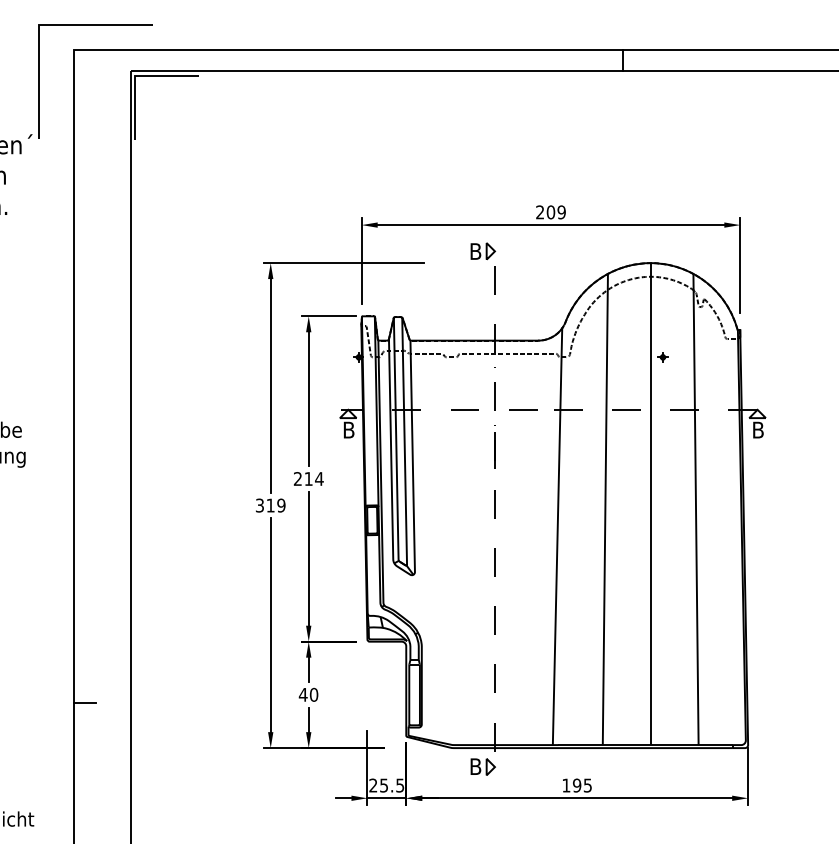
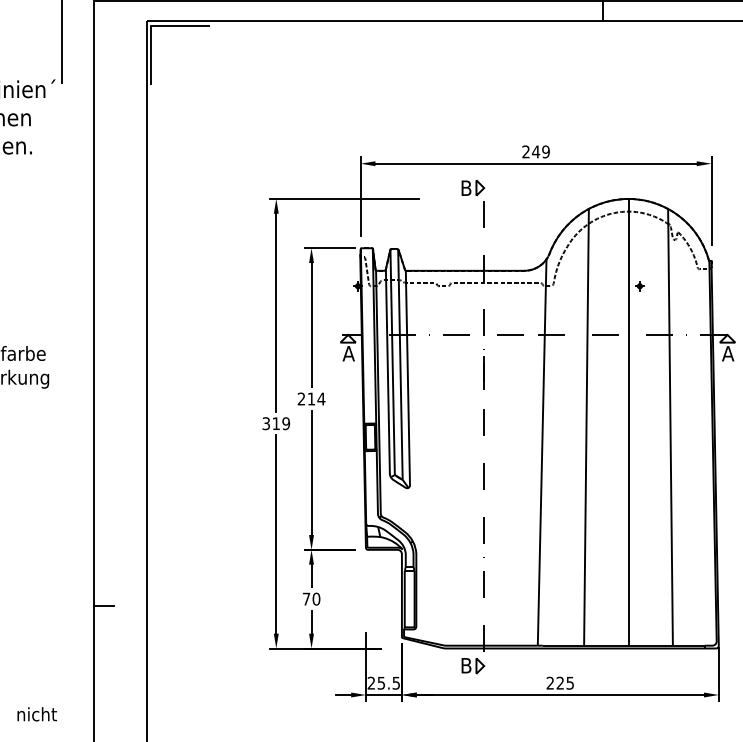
text: (550, 212) -> (535, 152), 209 -> 249
text: (348, 429) -> (348, 353), B -> A
text: (757, 429) -> (727, 353), B -> A
text: (302, 694) -> (305, 598), 40 -> 70
text: (571, 785) -> (555, 683), 195 -> 225

